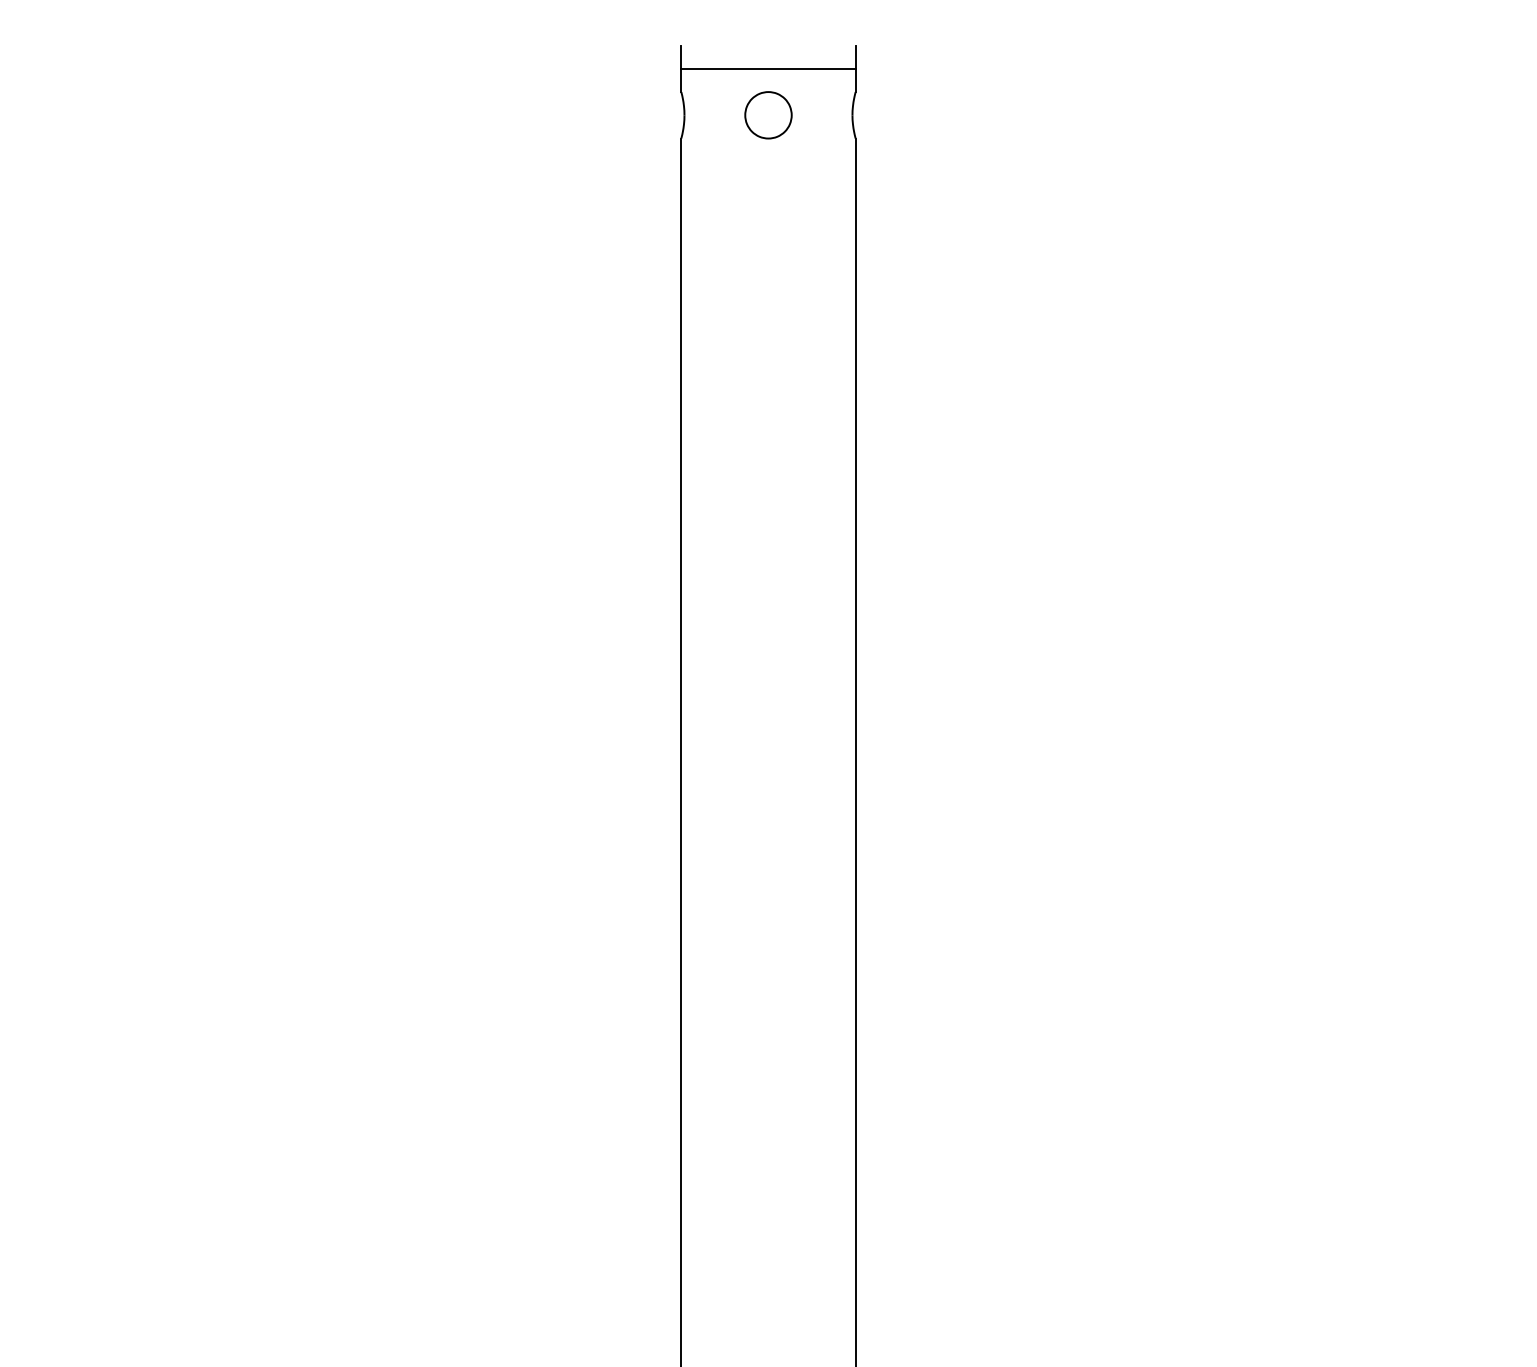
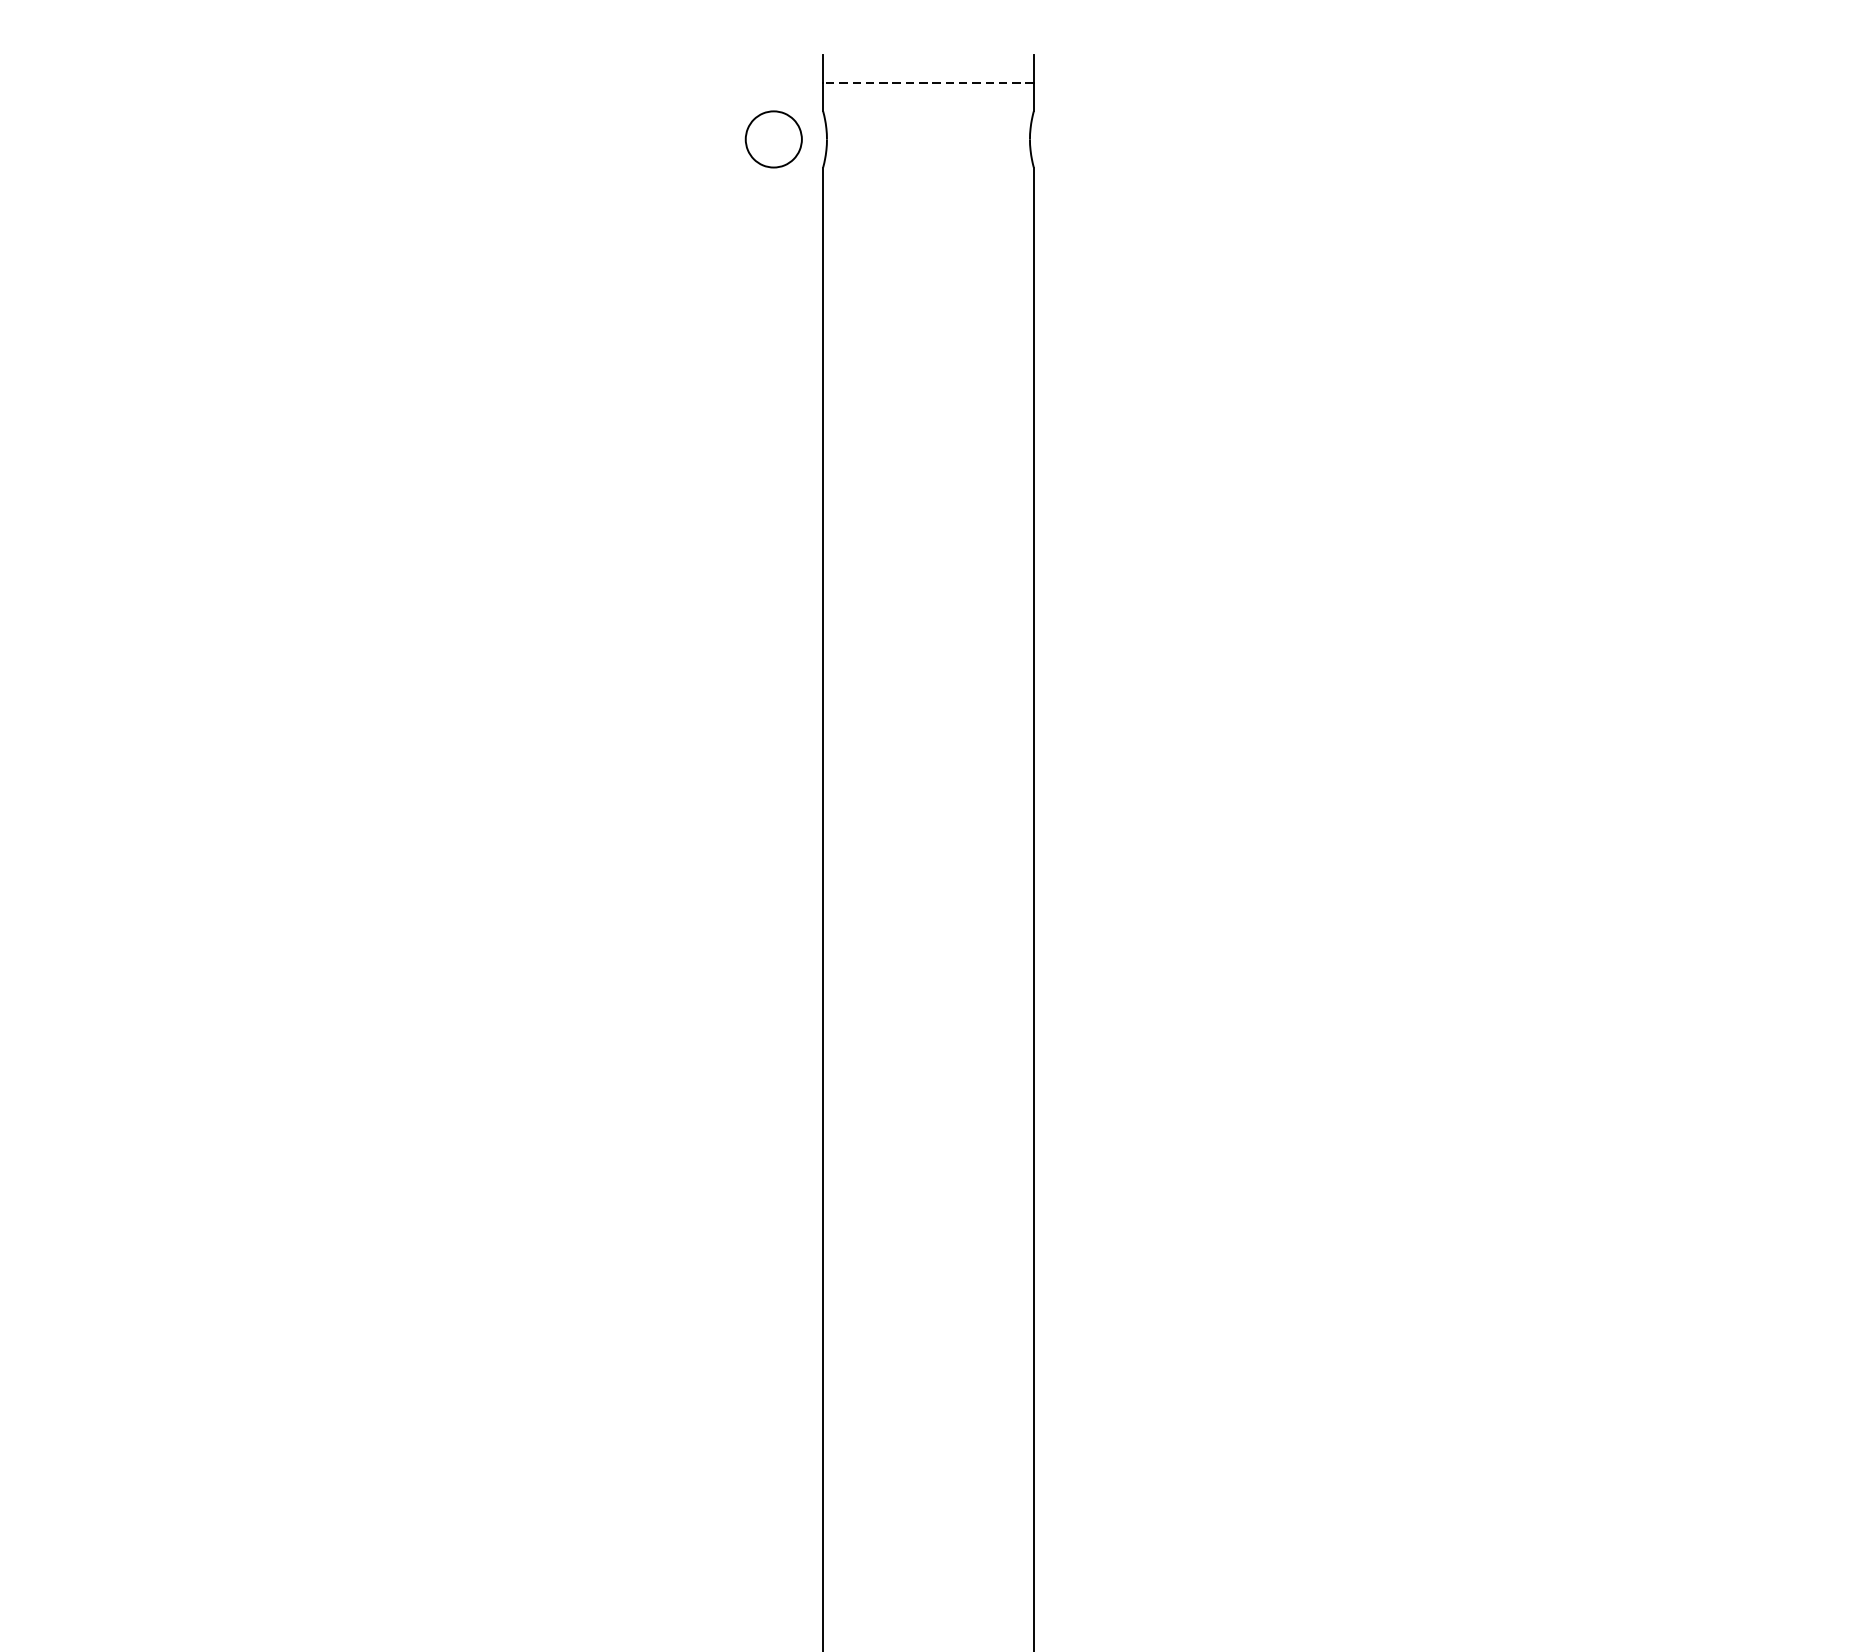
line: (768, 68) -> (928, 82), solid -> dashed
part: (768, 115) -> (773, 139), moved

